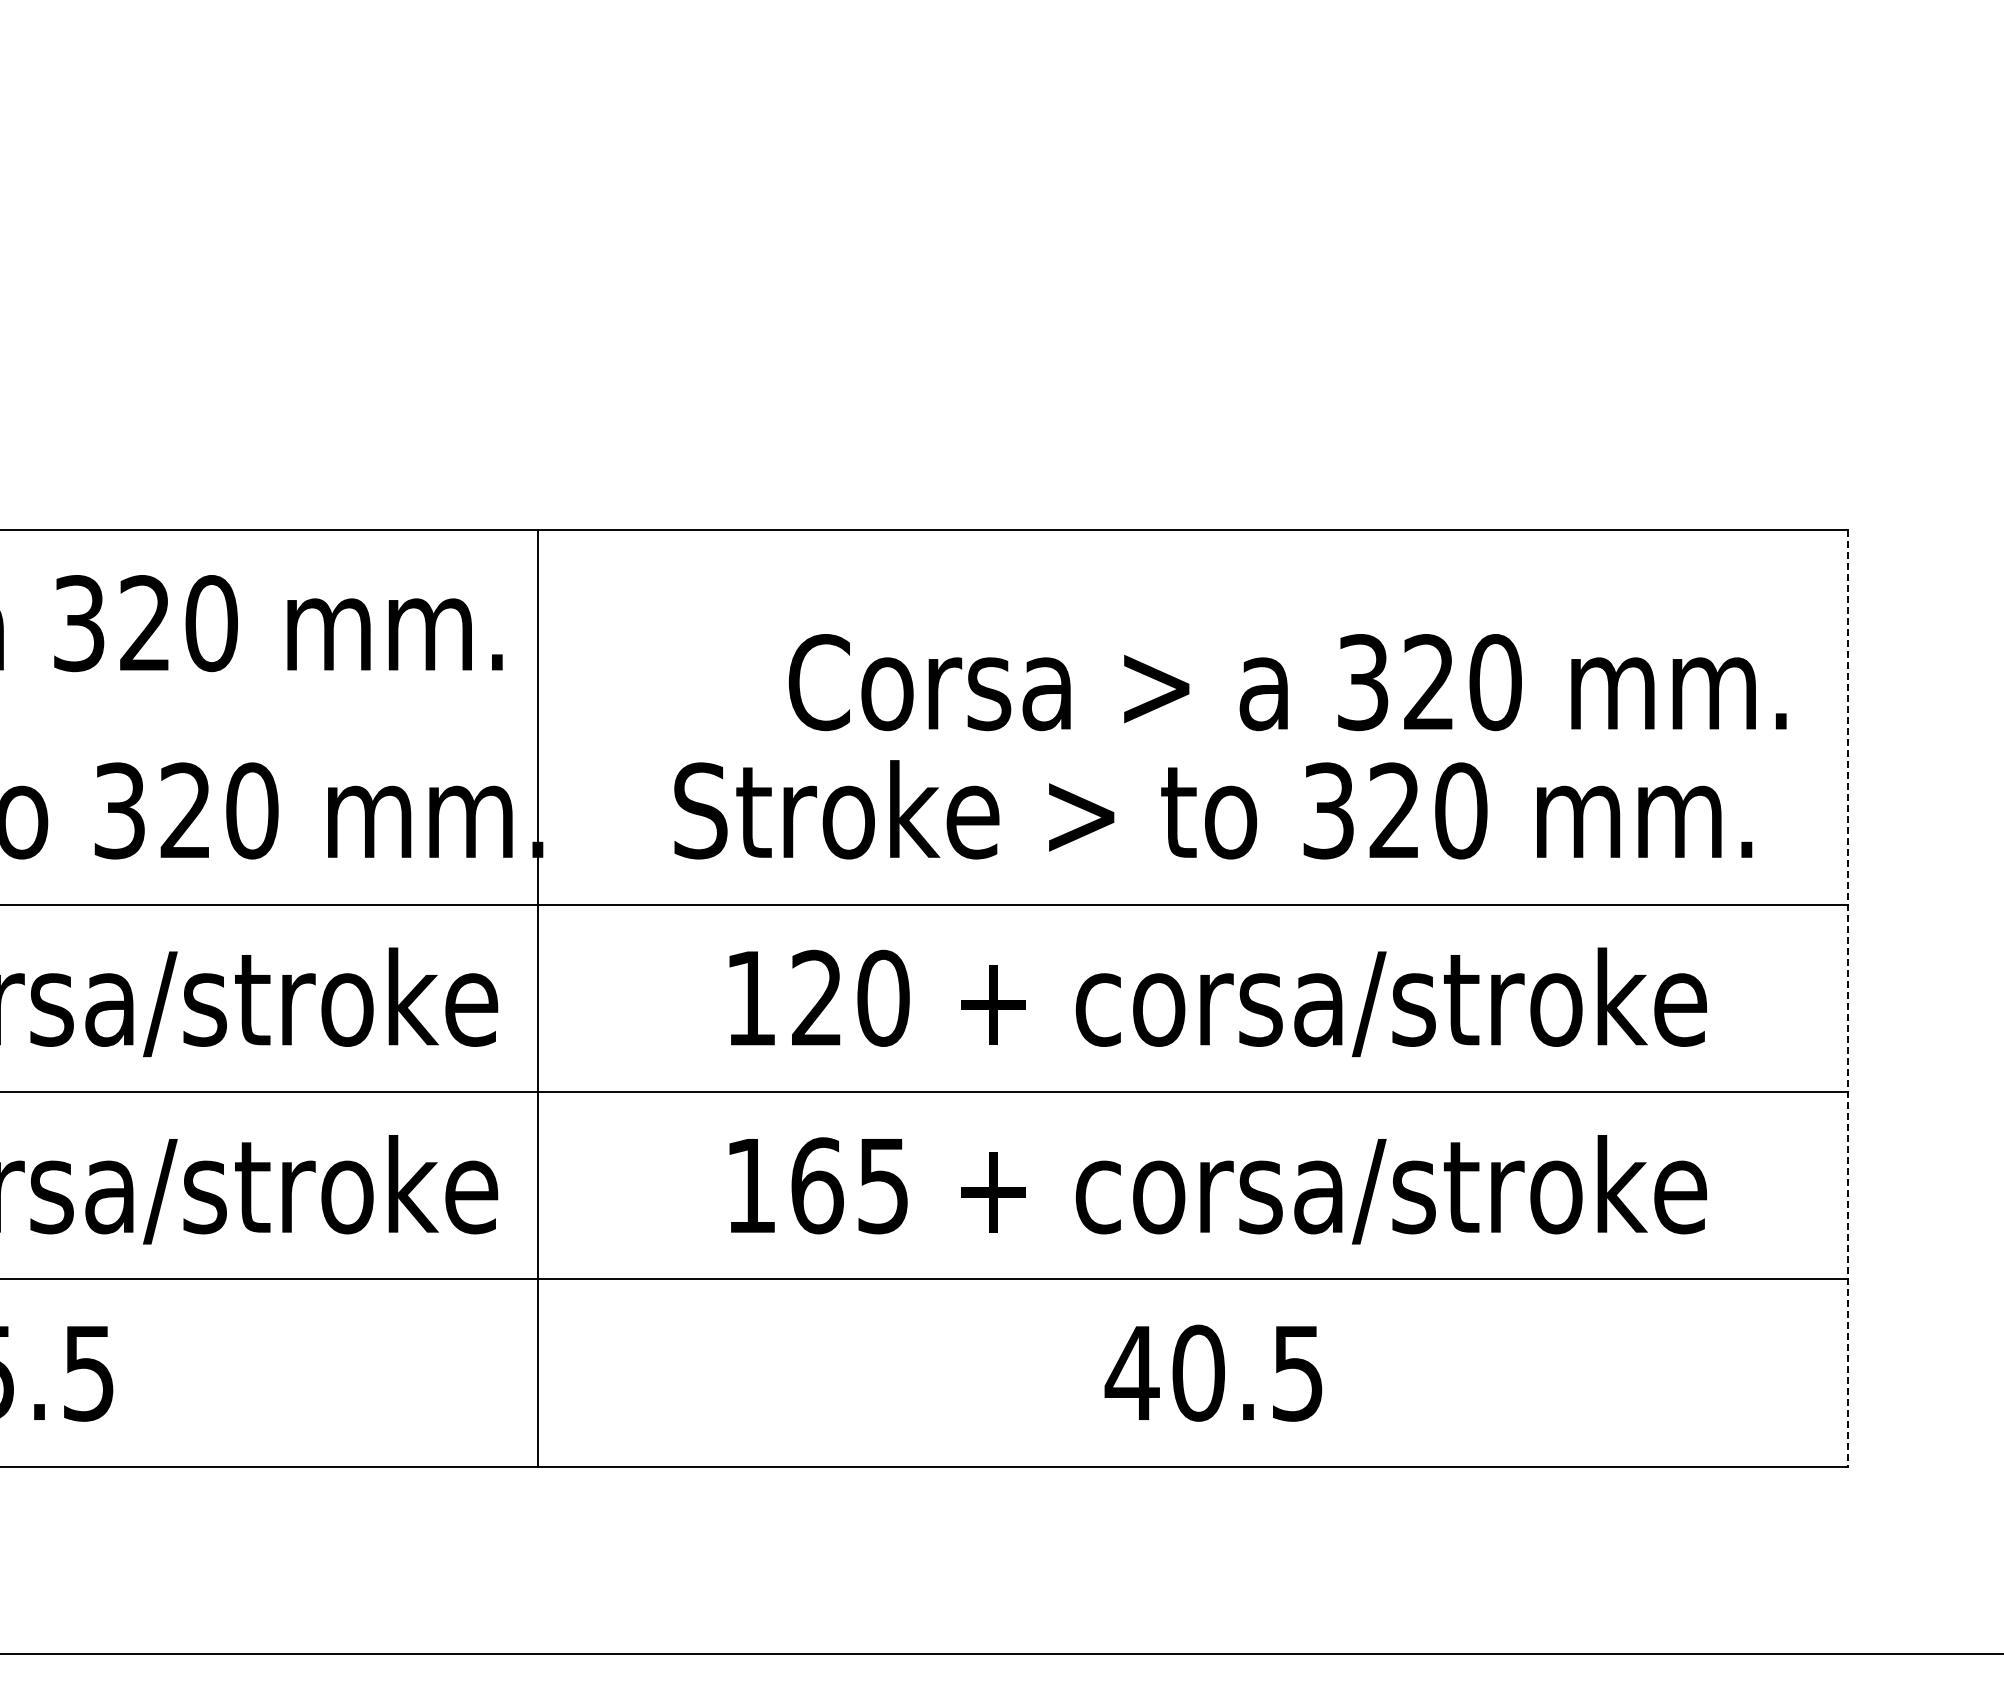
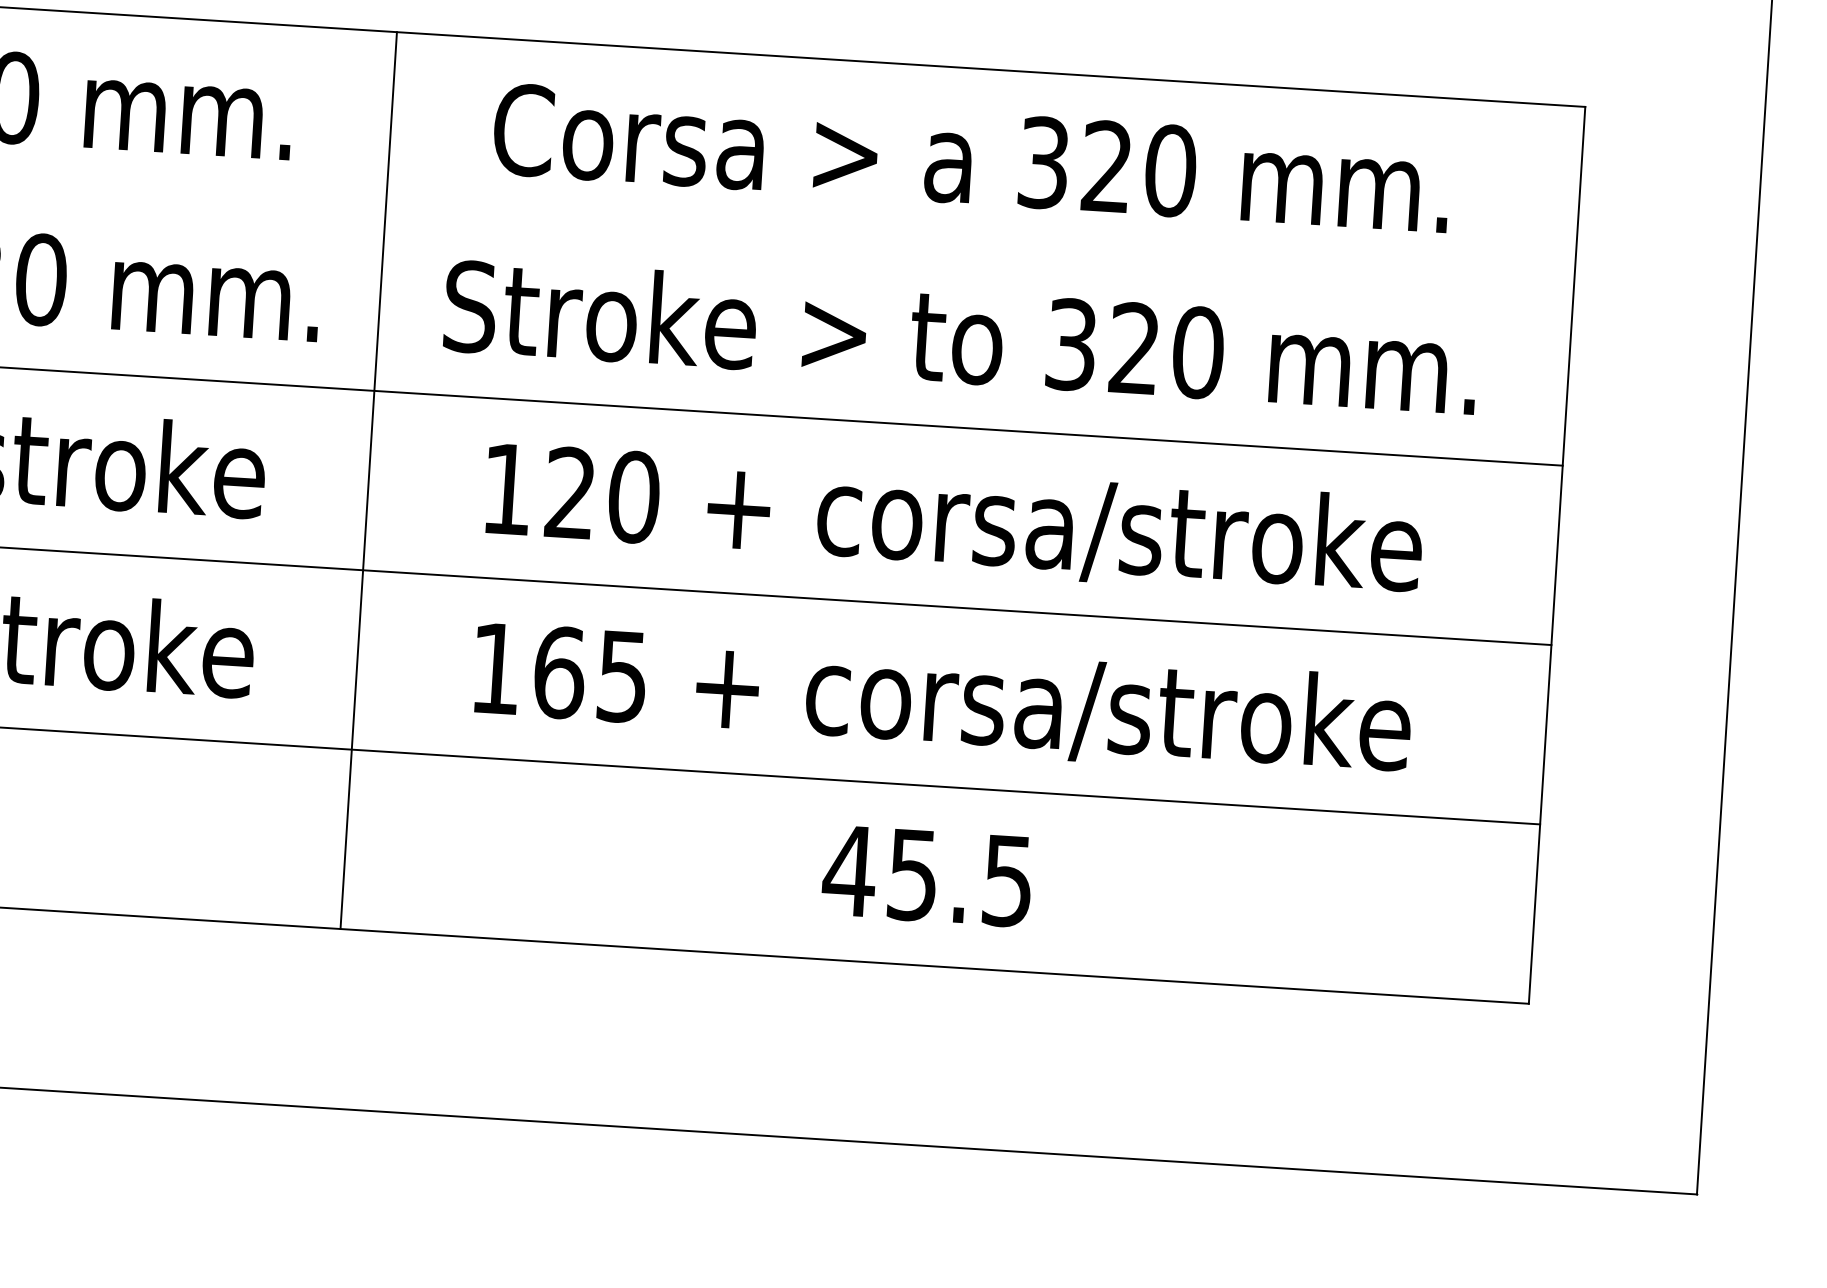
text: (1287, 682) -> (971, 158), moved
line: (538, 997) -> (369, 479), moved
line: (1847, 998) -> (1556, 555), dashed -> solid
text: (1198, 1372) -> (913, 874), 40.5 -> 45.5

